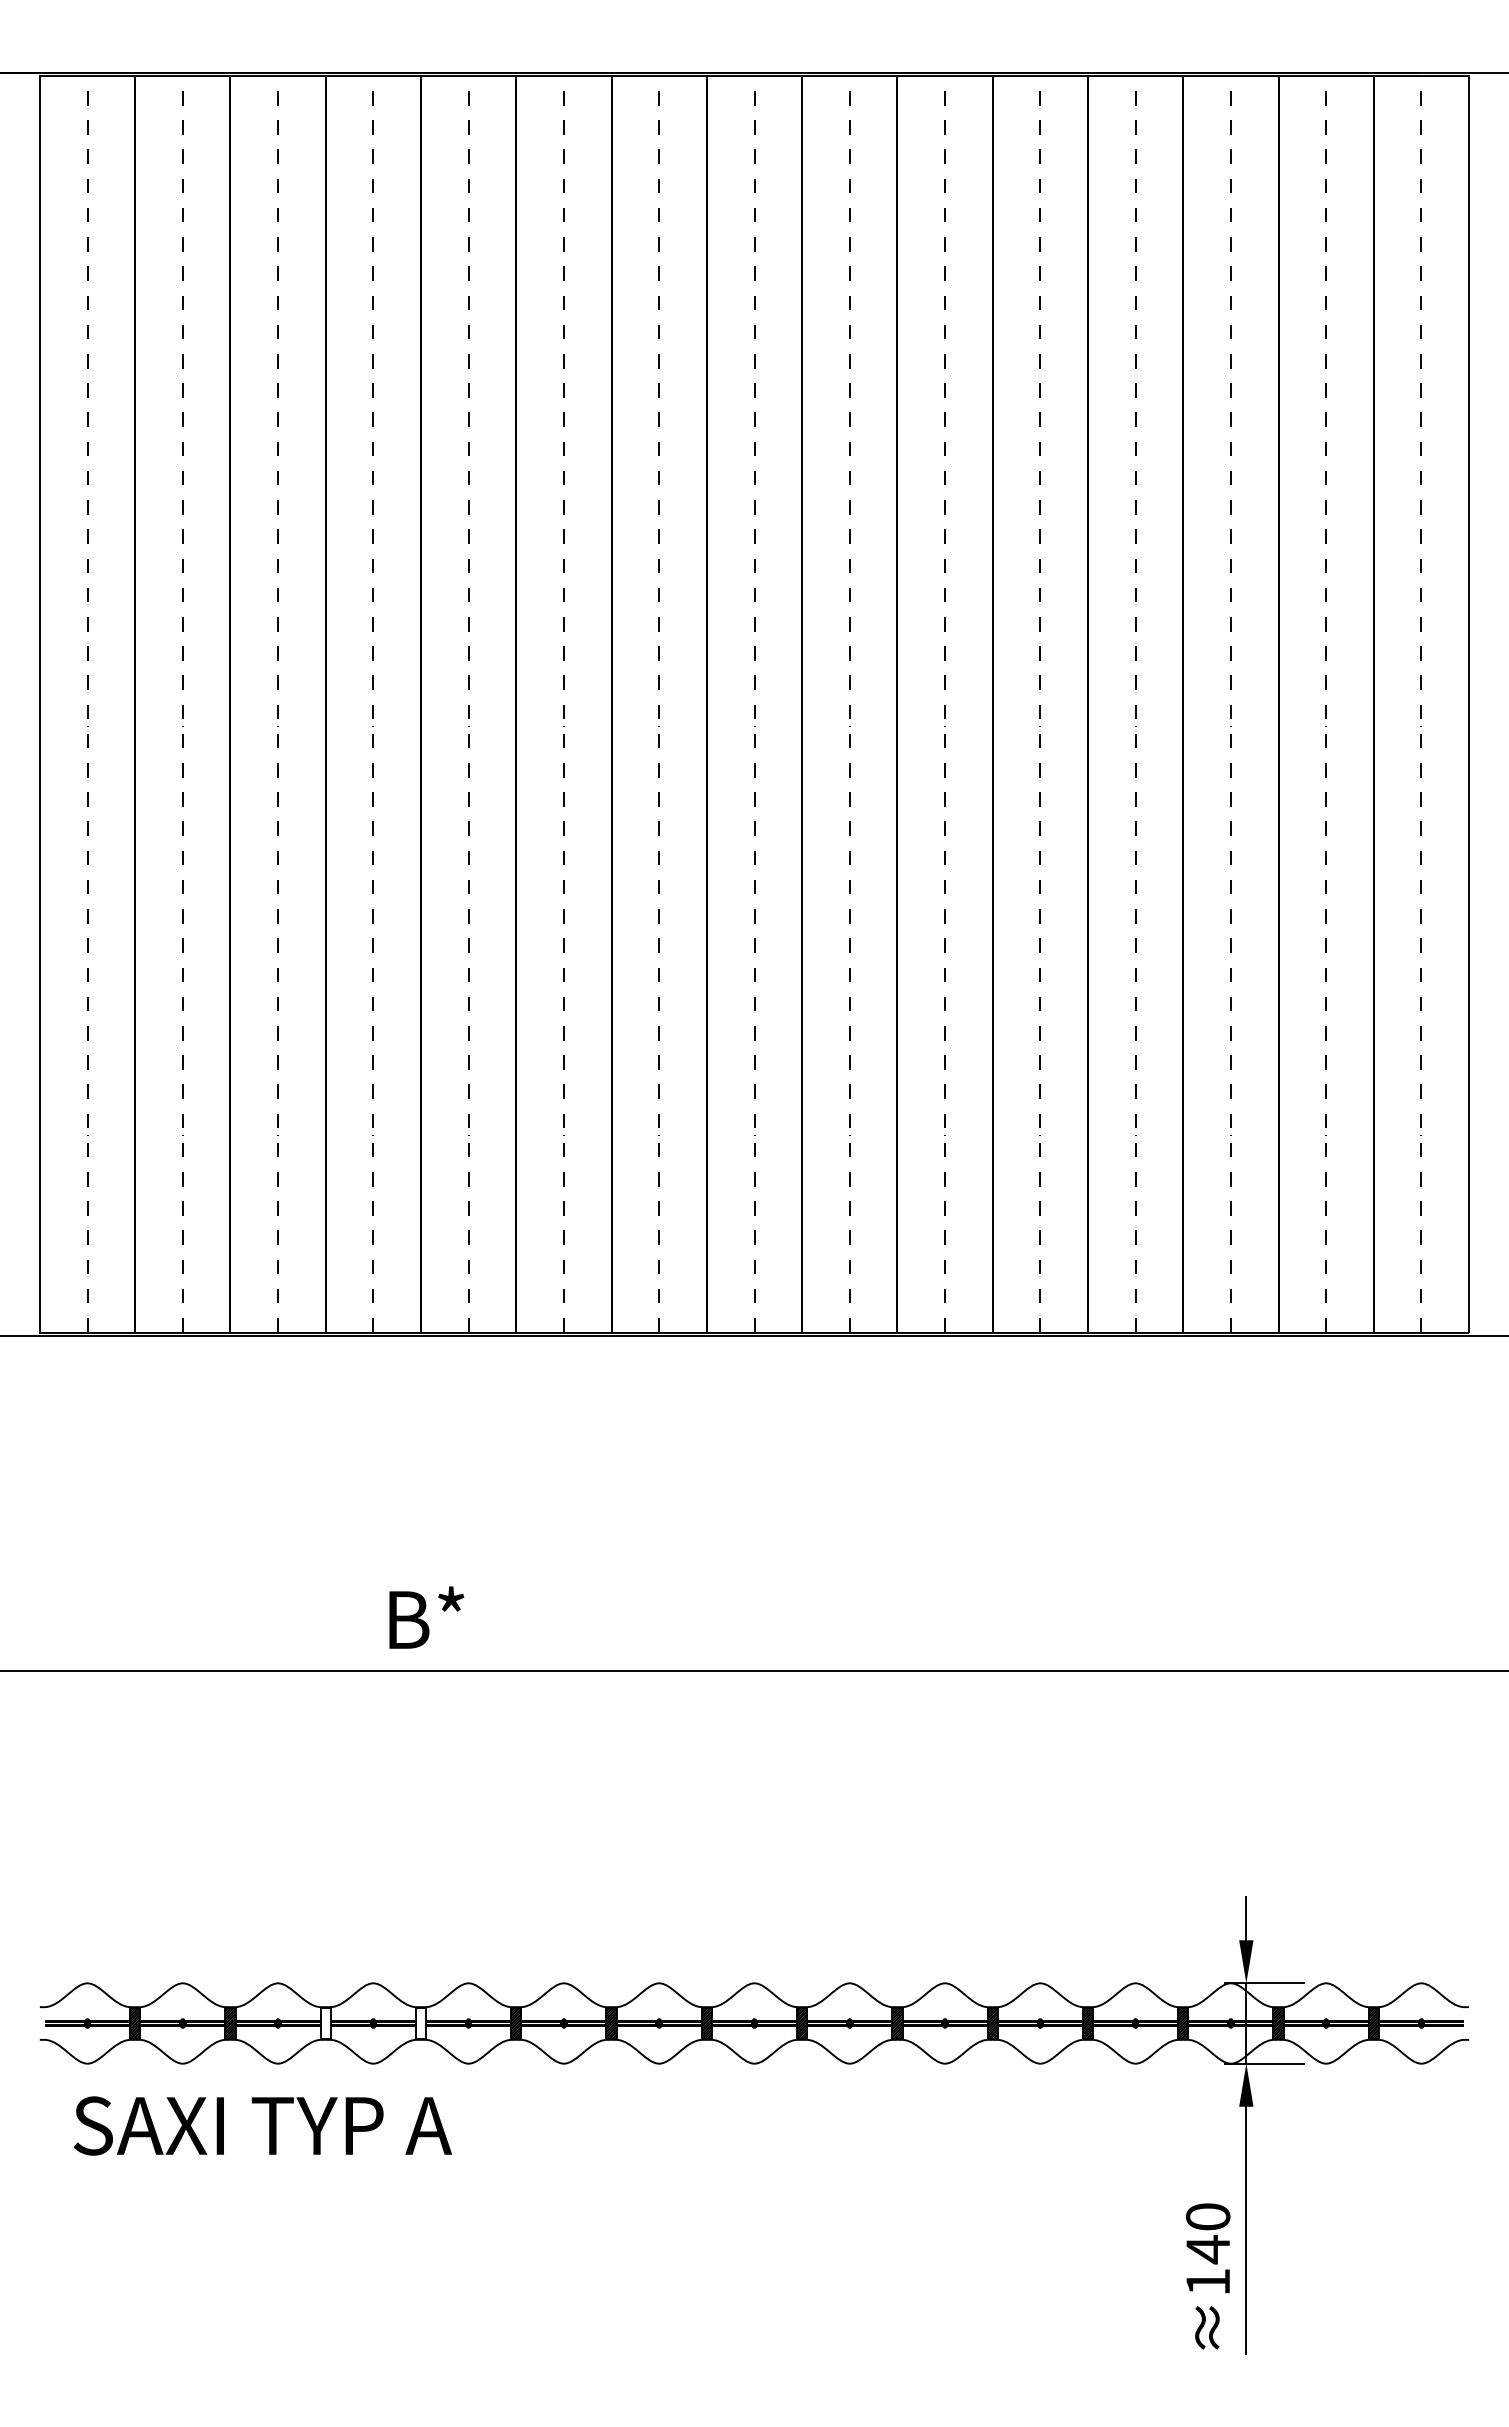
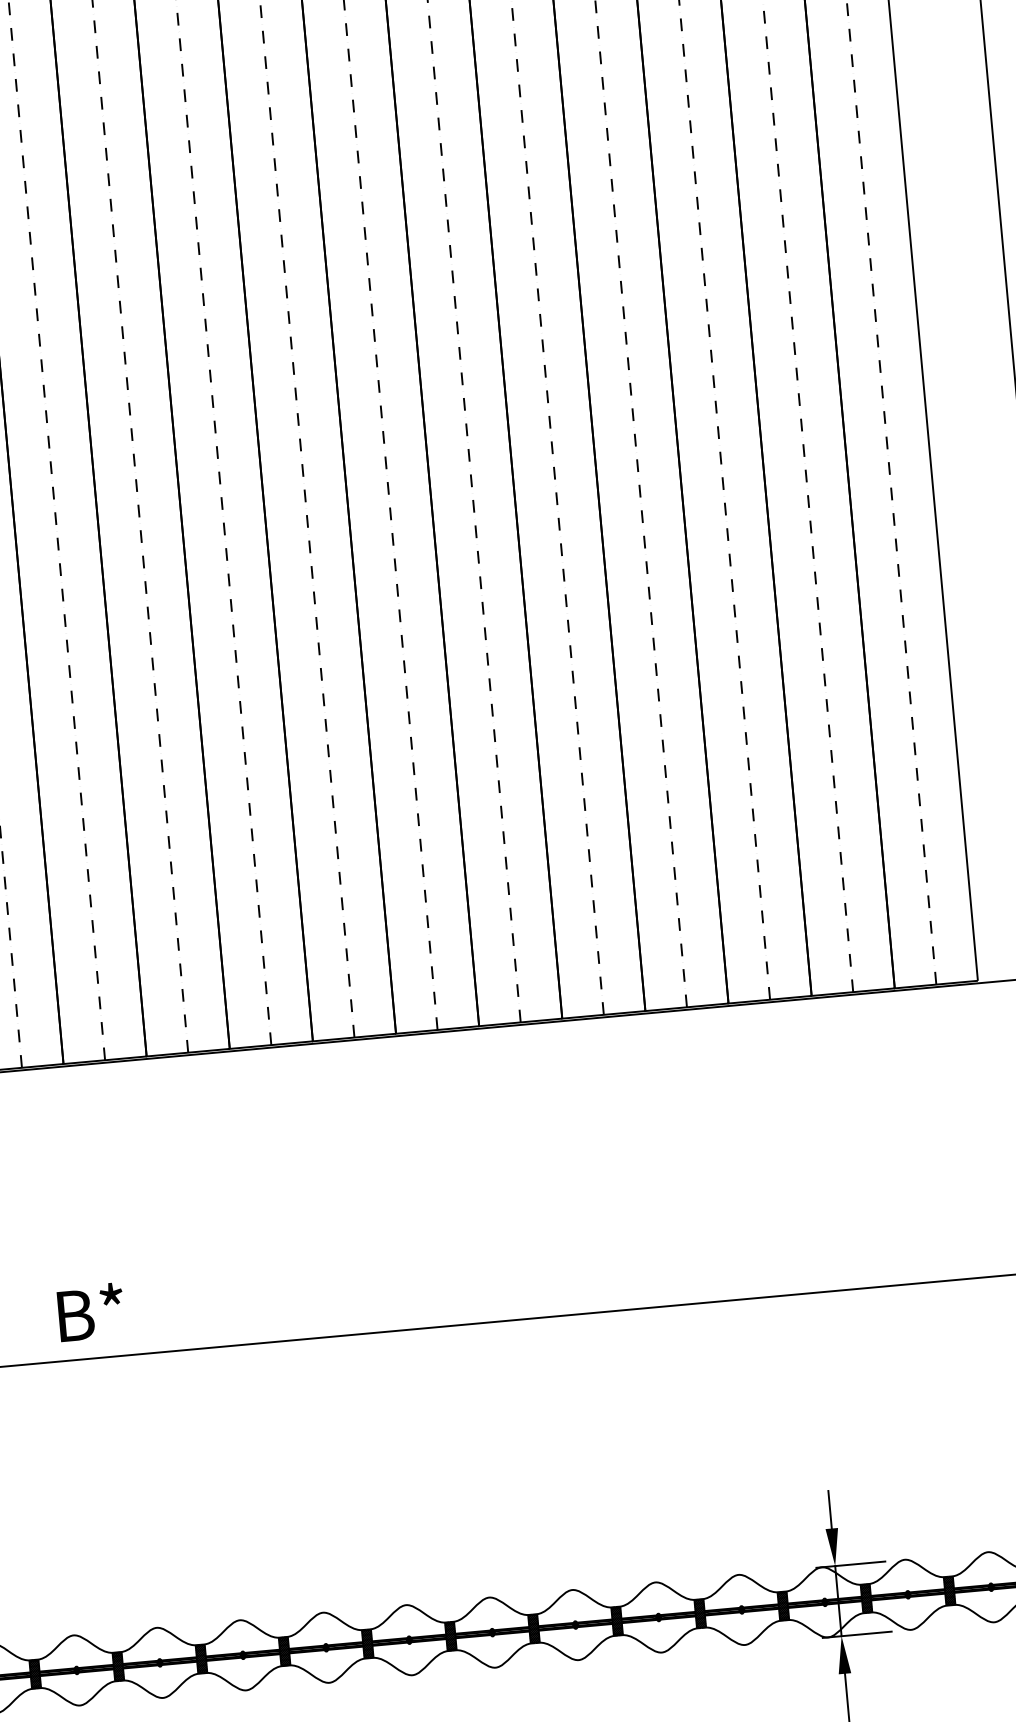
hatch: (325, 2023) -> (35, 1674), added
hatch: (420, 2023) -> (117, 1666), added

